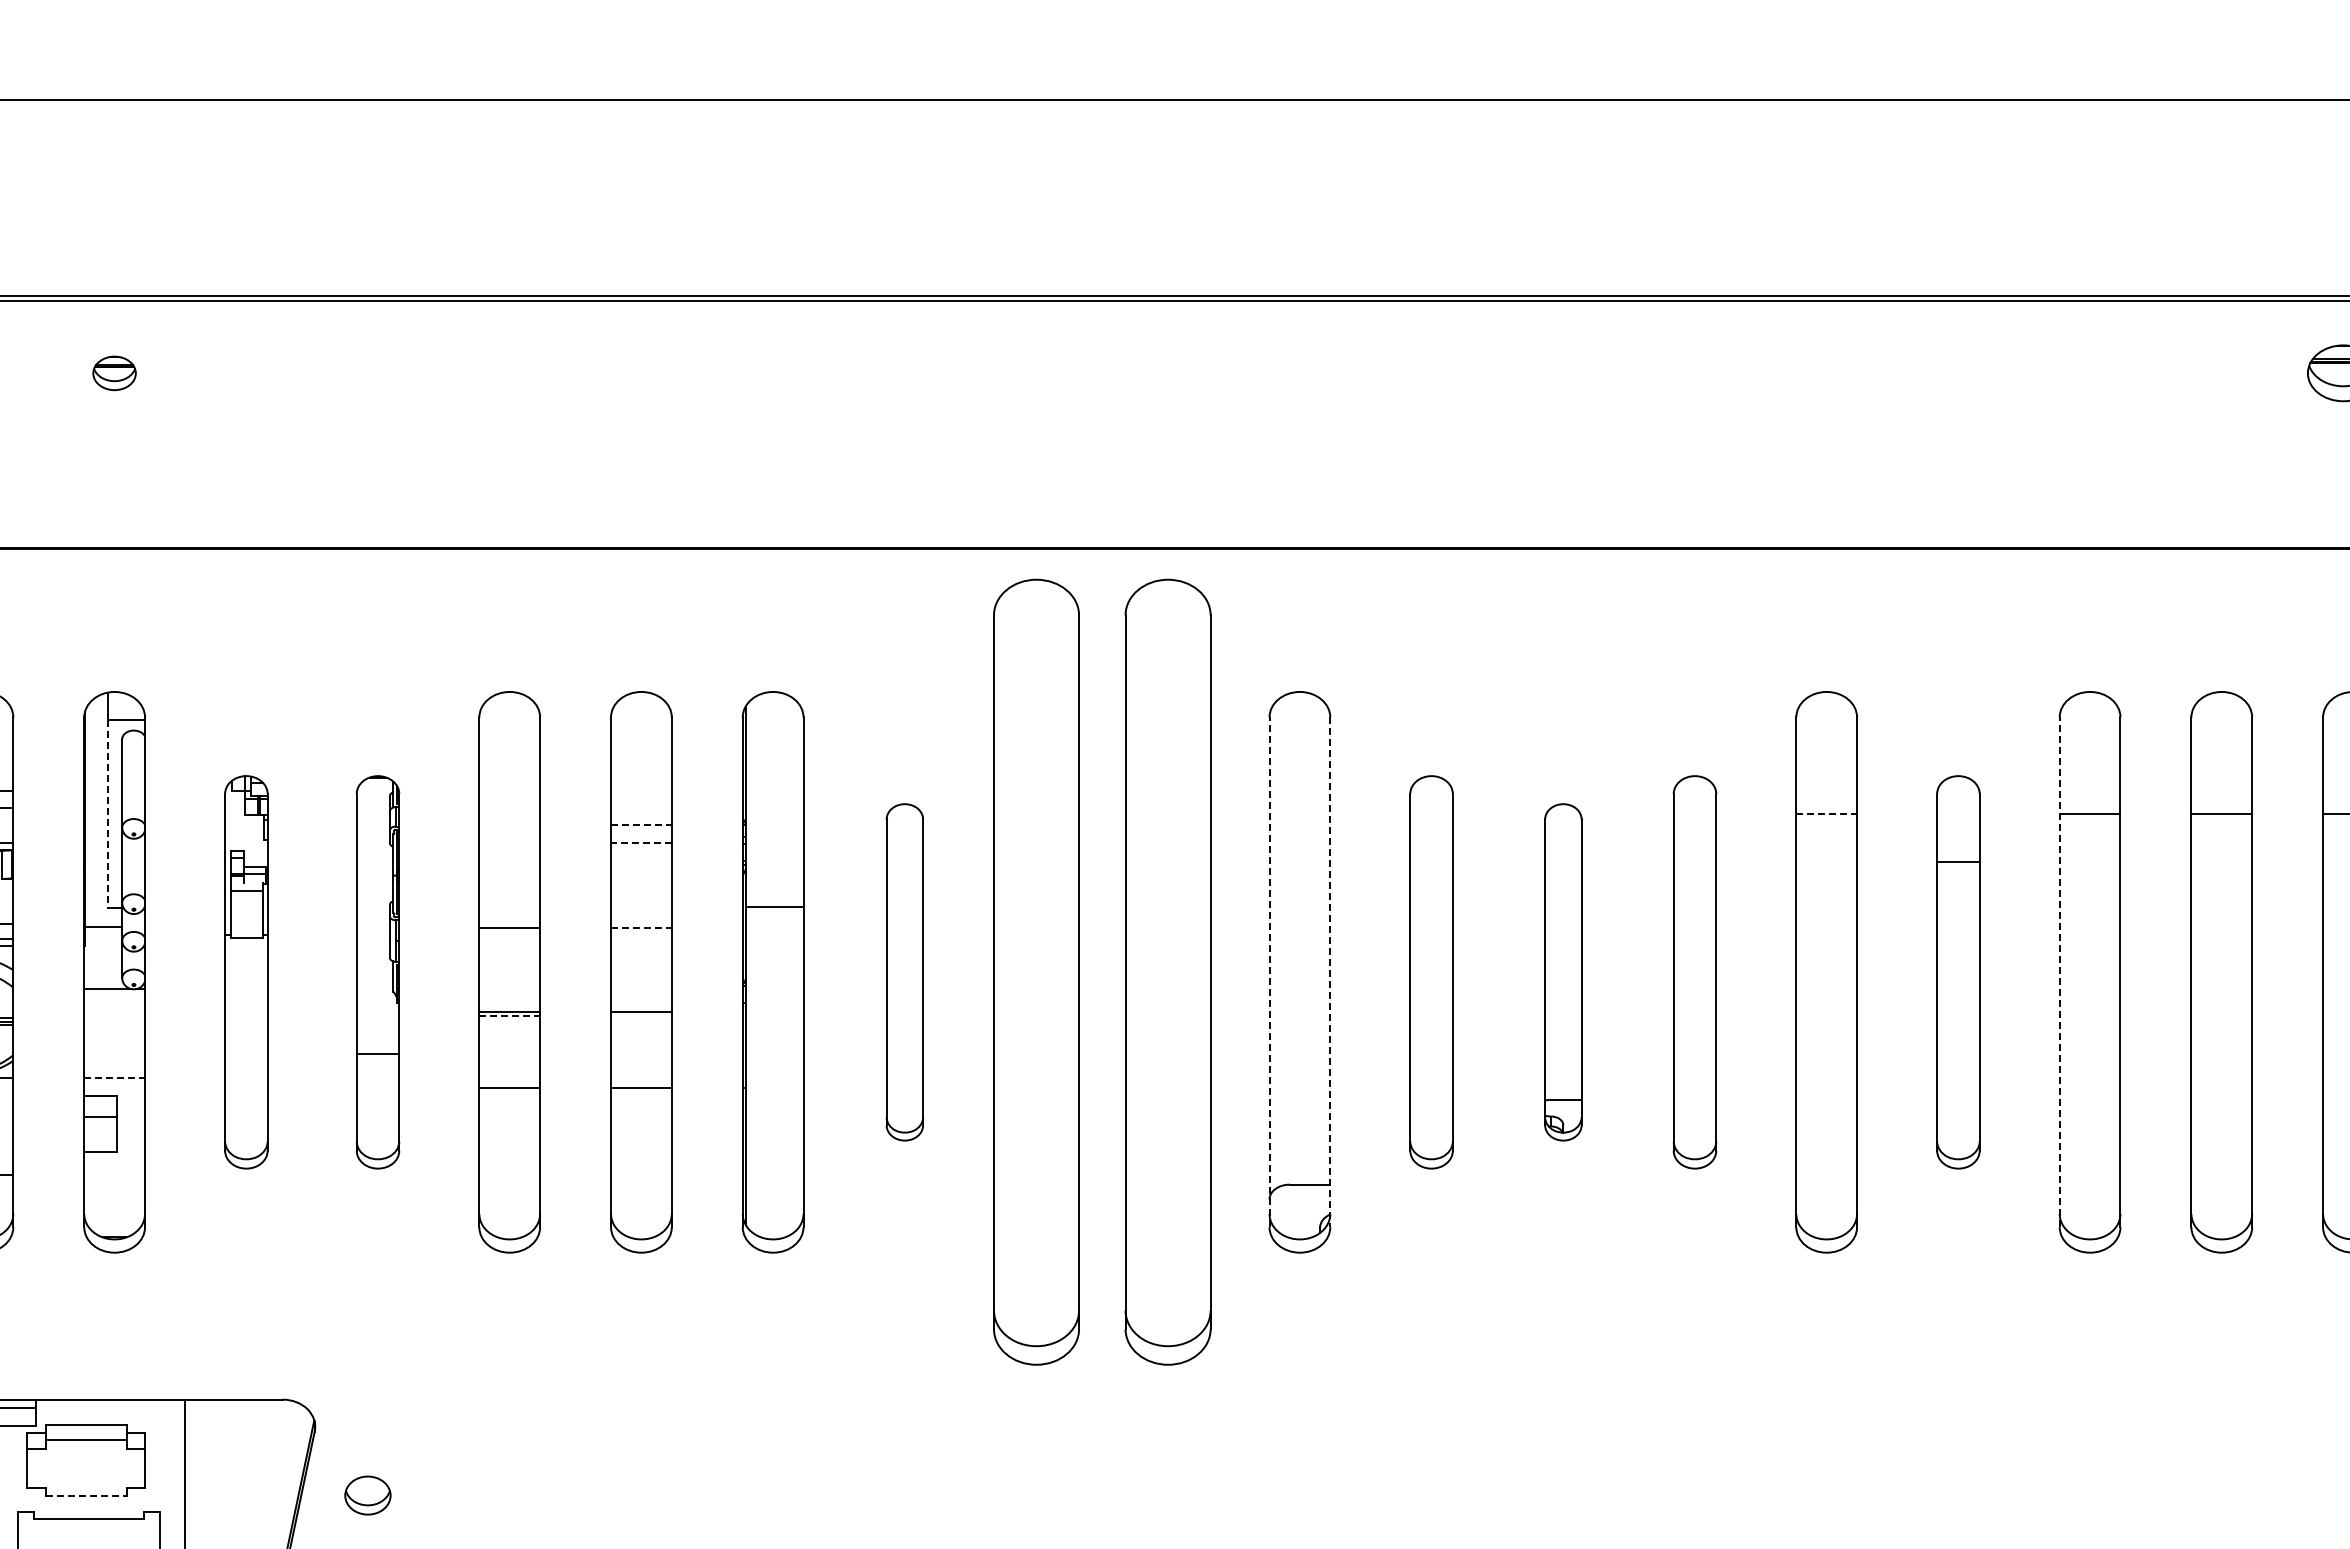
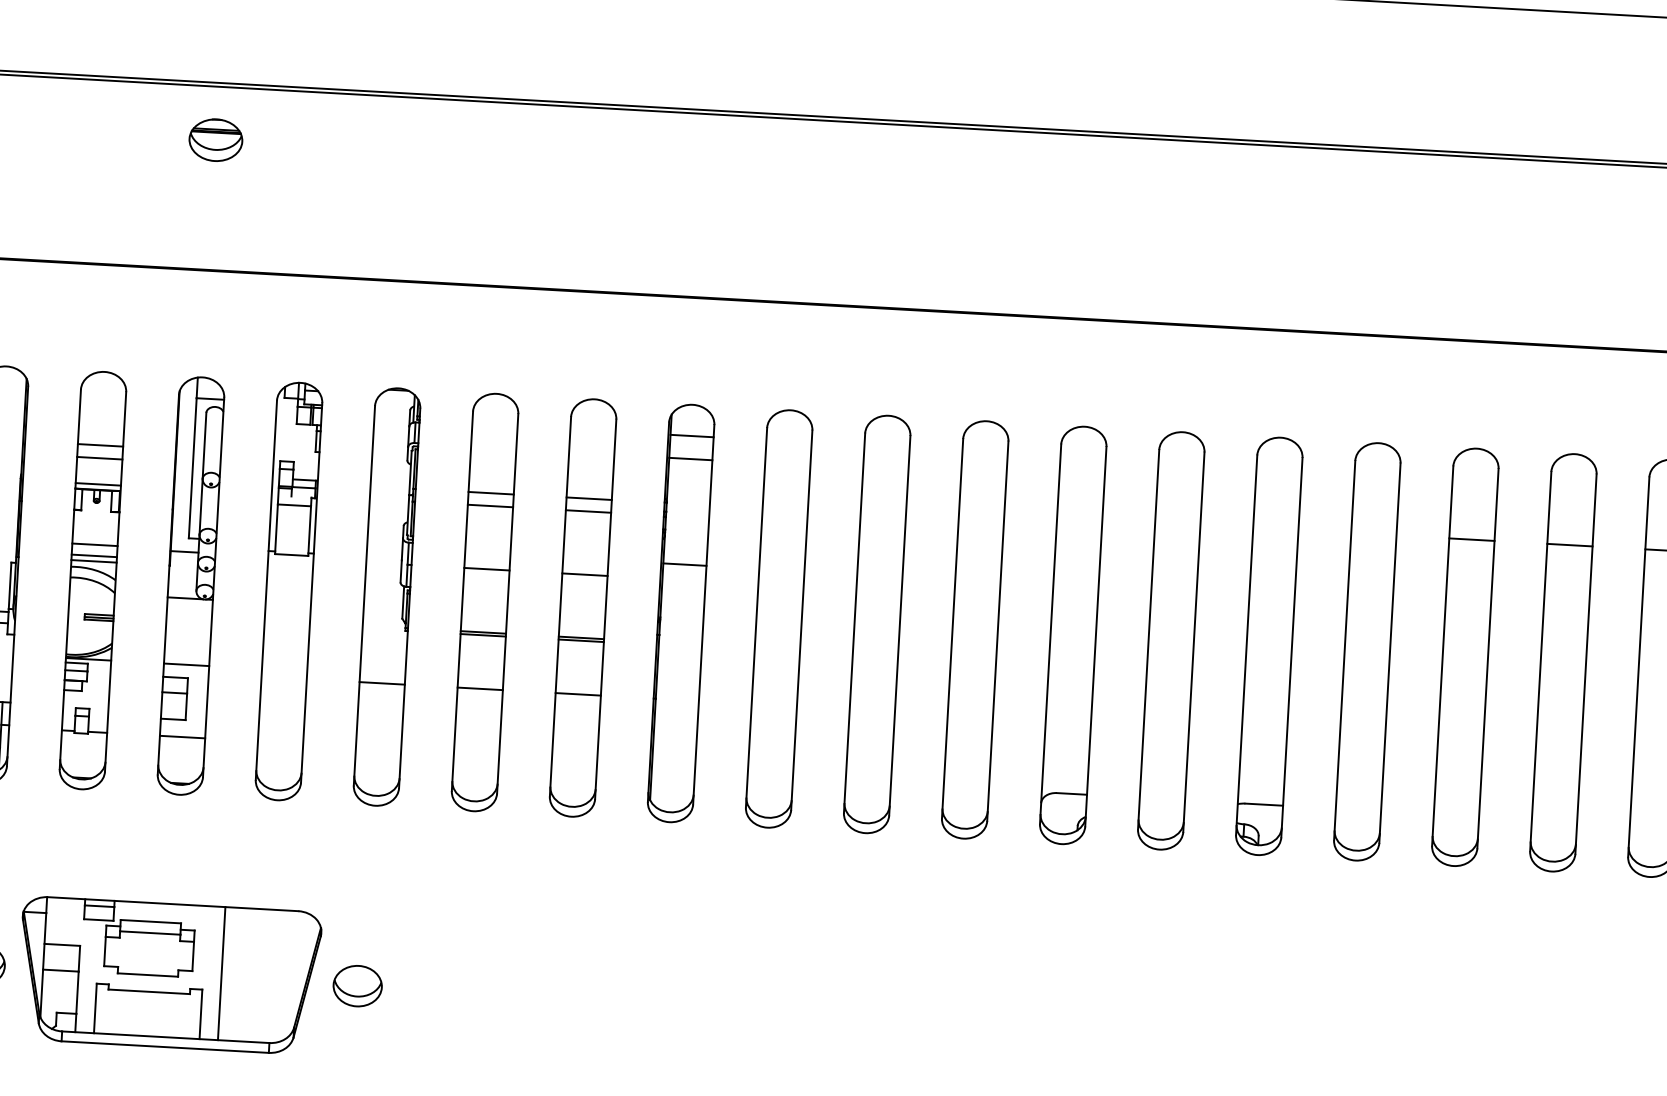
part: (114, 373) -> (215, 140), size x1.67
line: (774, 733) -> (692, 435), added
line: (774, 764) -> (690, 458), added
line: (108, 814) -> (192, 468), dashed -> solid
line: (1827, 814) -> (1472, 539), dashed -> solid
line: (509, 825) -> (491, 493), added
line: (641, 825) -> (589, 498), dashed -> solid
line: (509, 842) -> (490, 505), added
line: (640, 842) -> (587, 511), dashed -> solid
line: (641, 927) -> (585, 574), dashed -> solid
part: (246, 972) -> (289, 591), size x1.43
part: (377, 972) -> (386, 597), size x1.43
part: (904, 972) -> (778, 619), size x1.67
part: (1036, 972) -> (877, 624), size x0.71
part: (1168, 972) -> (975, 630), size x0.71
line: (1269, 972) -> (1050, 634), dashed -> solid
line: (1330, 972) -> (1096, 636), dashed -> solid
part: (1431, 972) -> (1171, 641), size x1.43
part: (1563, 972) -> (1269, 646), size x1.67
part: (1694, 972) -> (1366, 651), size x1.43
part: (1958, 972) -> (1563, 662), size x1.43
line: (2059, 972) -> (1638, 667), dashed -> solid
line: (510, 1016) -> (483, 635), dashed -> solid
line: (641, 1016) -> (581, 640), added
line: (115, 1078) -> (187, 665), dashed -> solid
line: (114, 1175) -> (182, 737), added
part: (367, 1495) -> (357, 986), size x1.43
line: (86, 1496) -> (148, 975), dashed -> solid

